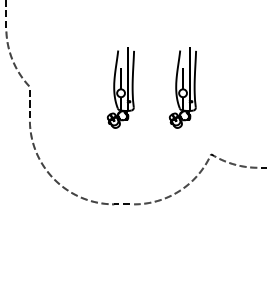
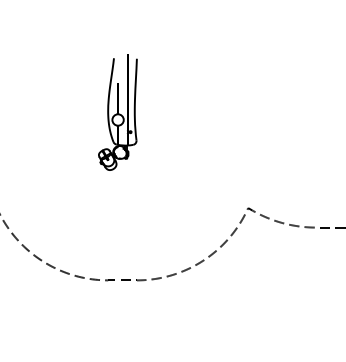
part: (182, 87) -> (206, 111), removed

